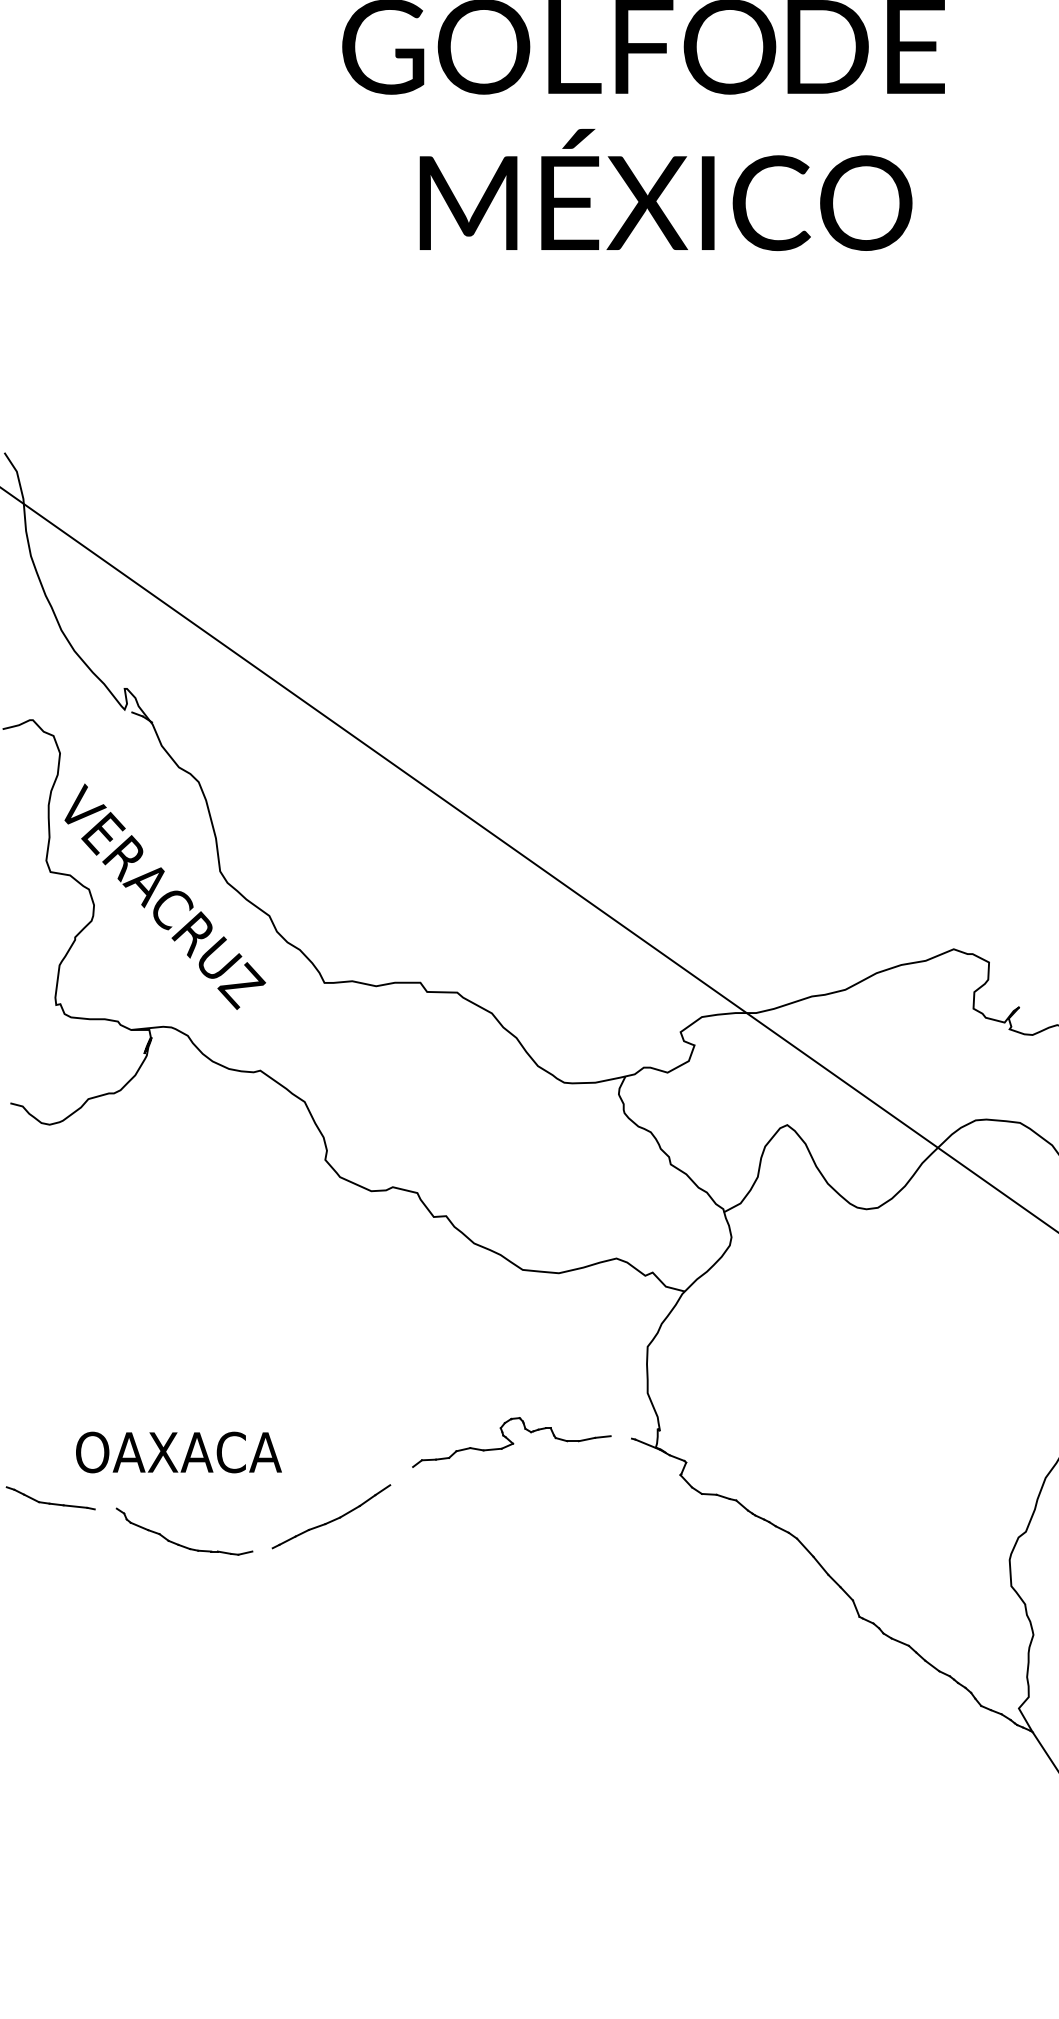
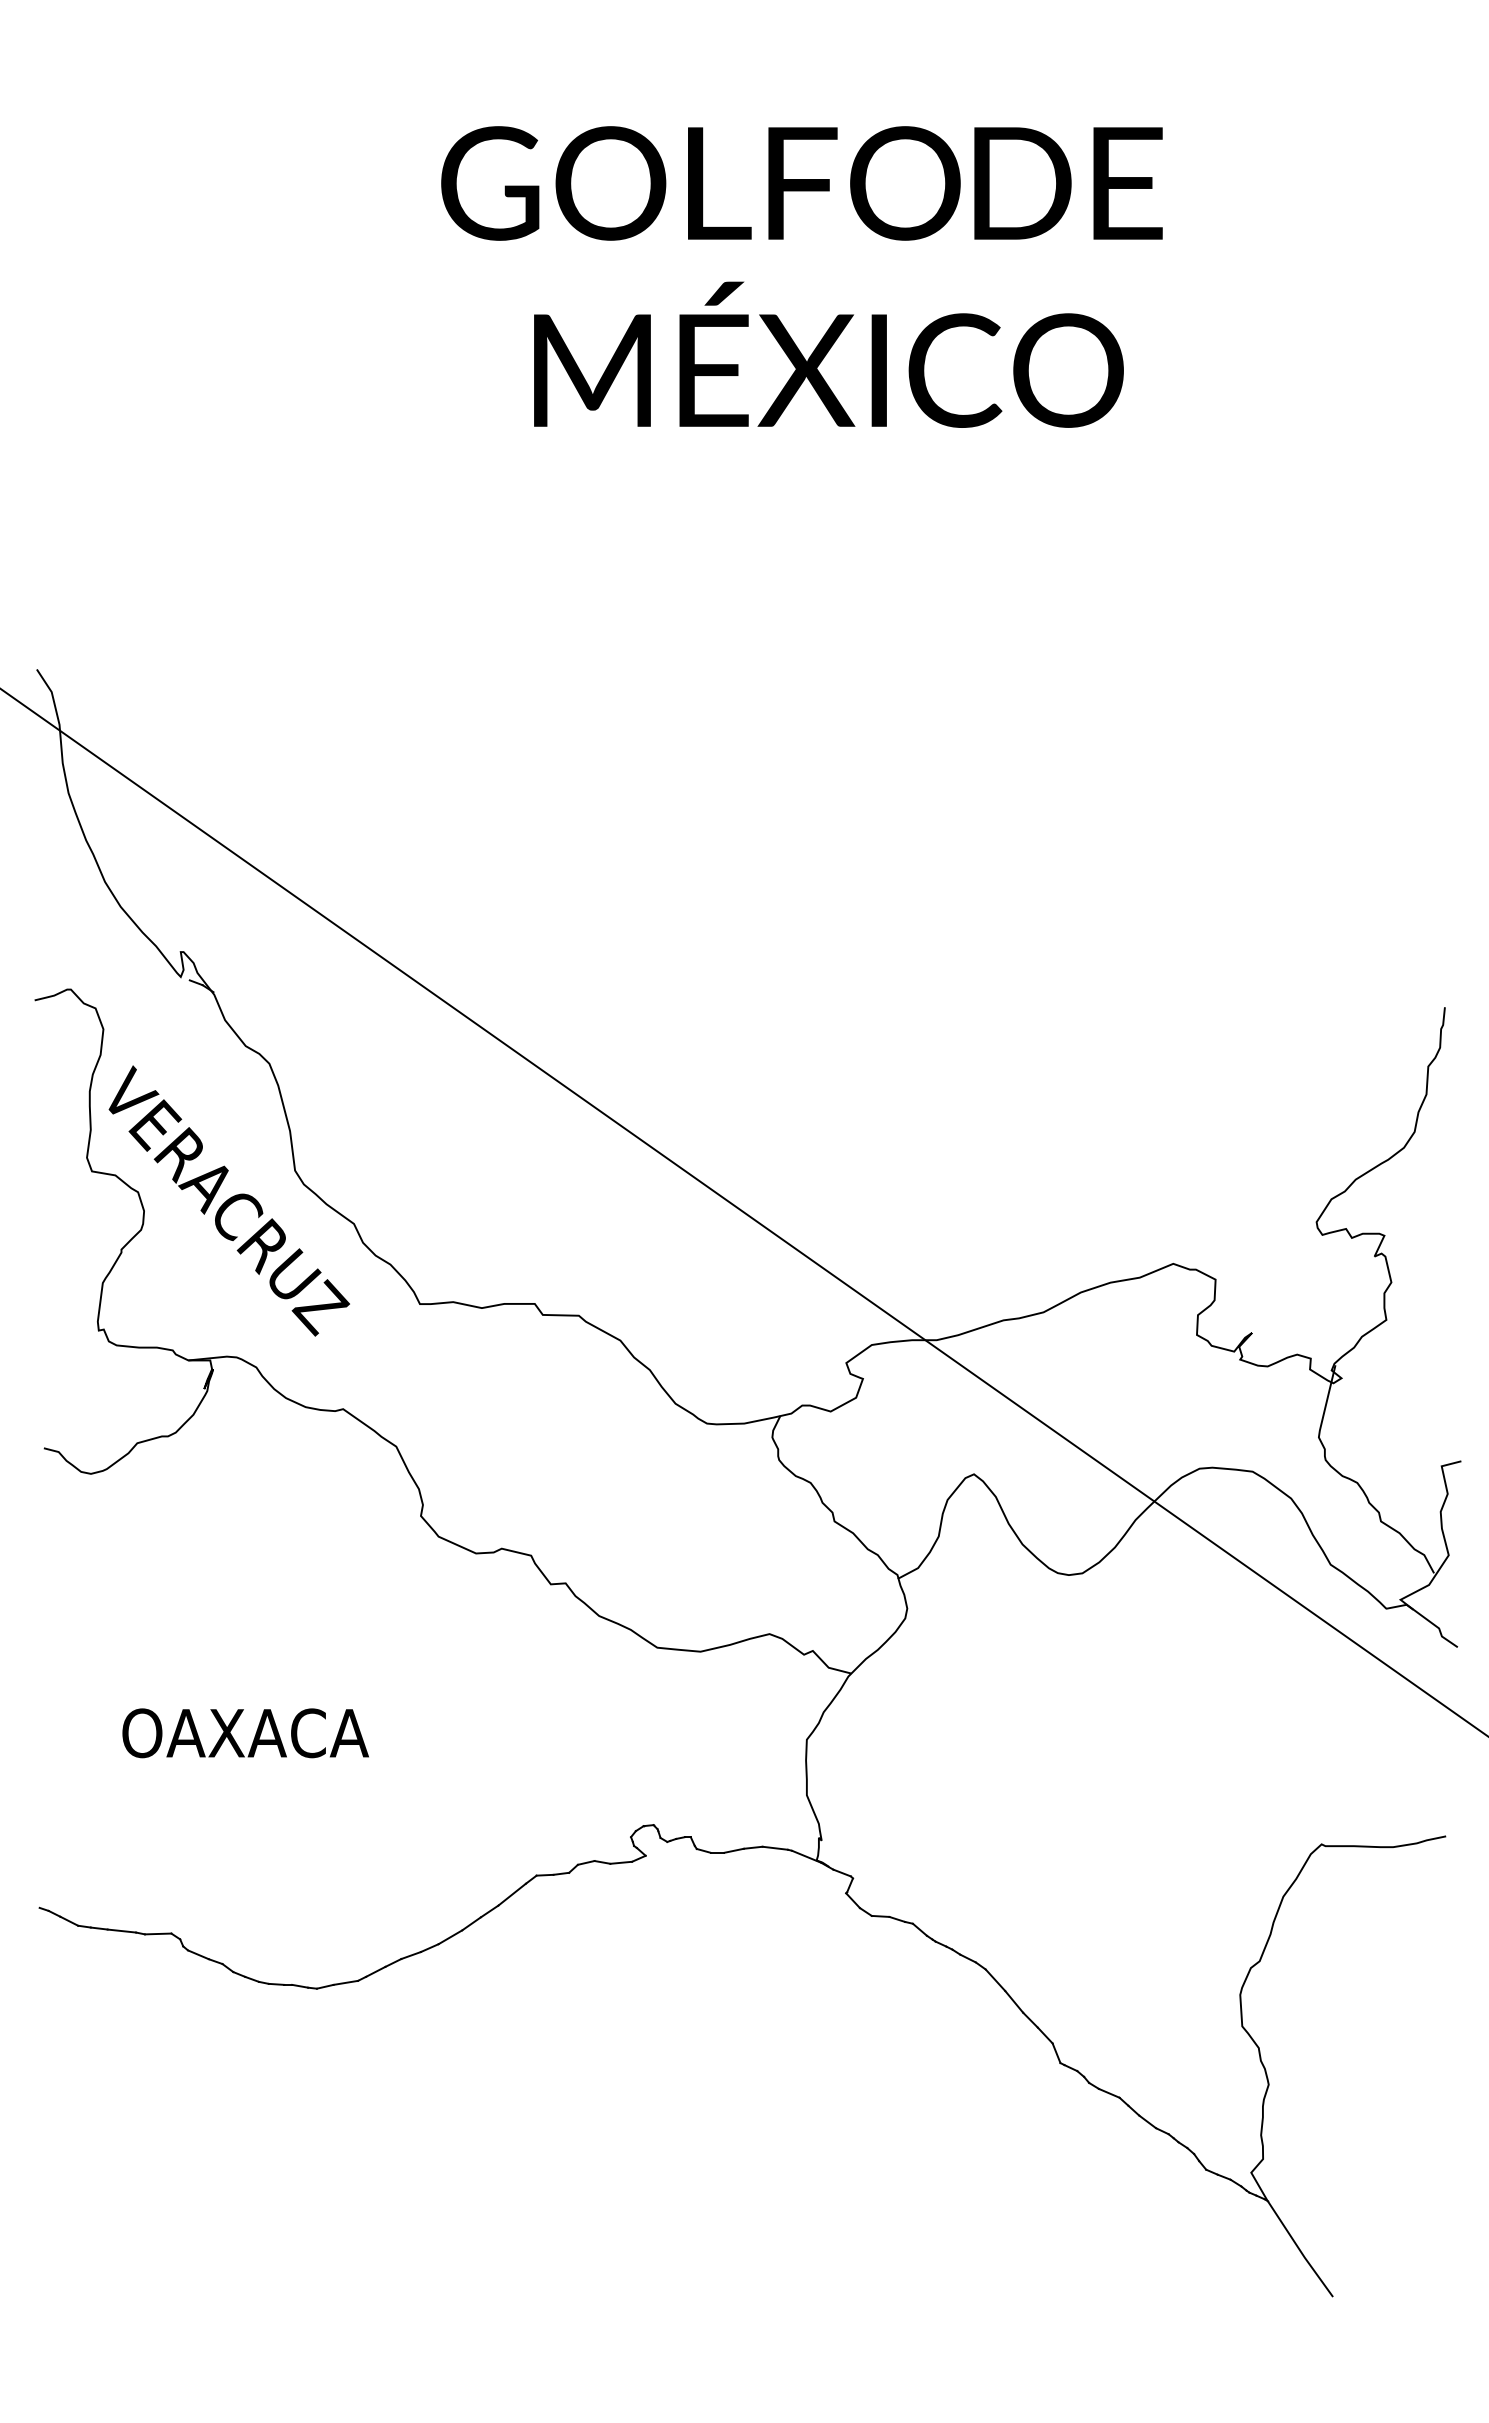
line: (621, 1436) -> (775, 1847), added
text: (178, 1452) -> (245, 1733), moved
line: (401, 1476) -> (512, 1894), added
line: (105, 1508) -> (157, 1933), added
line: (262, 1549) -> (345, 1982), added

